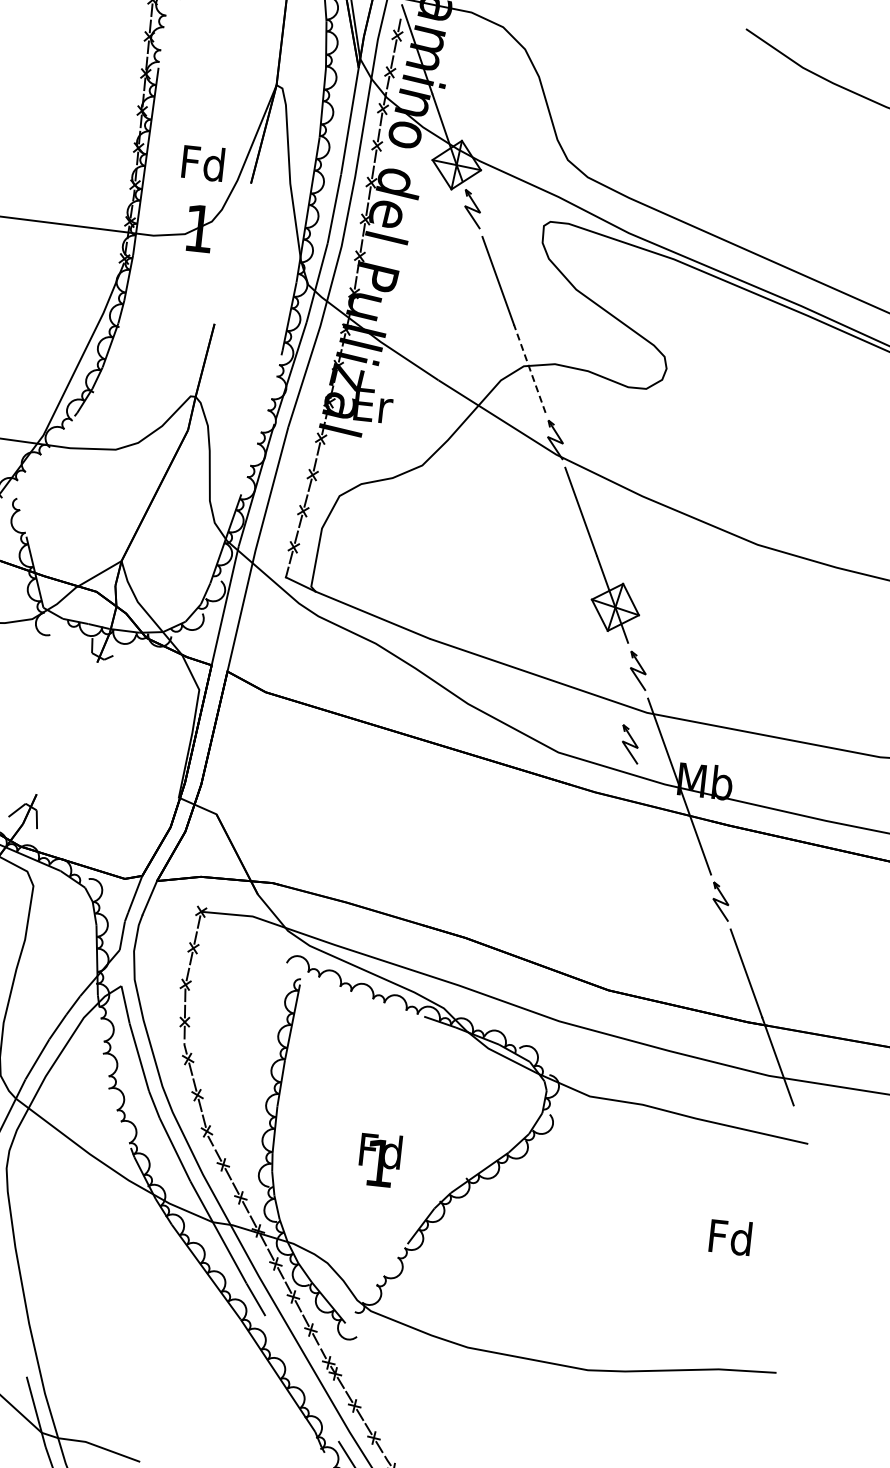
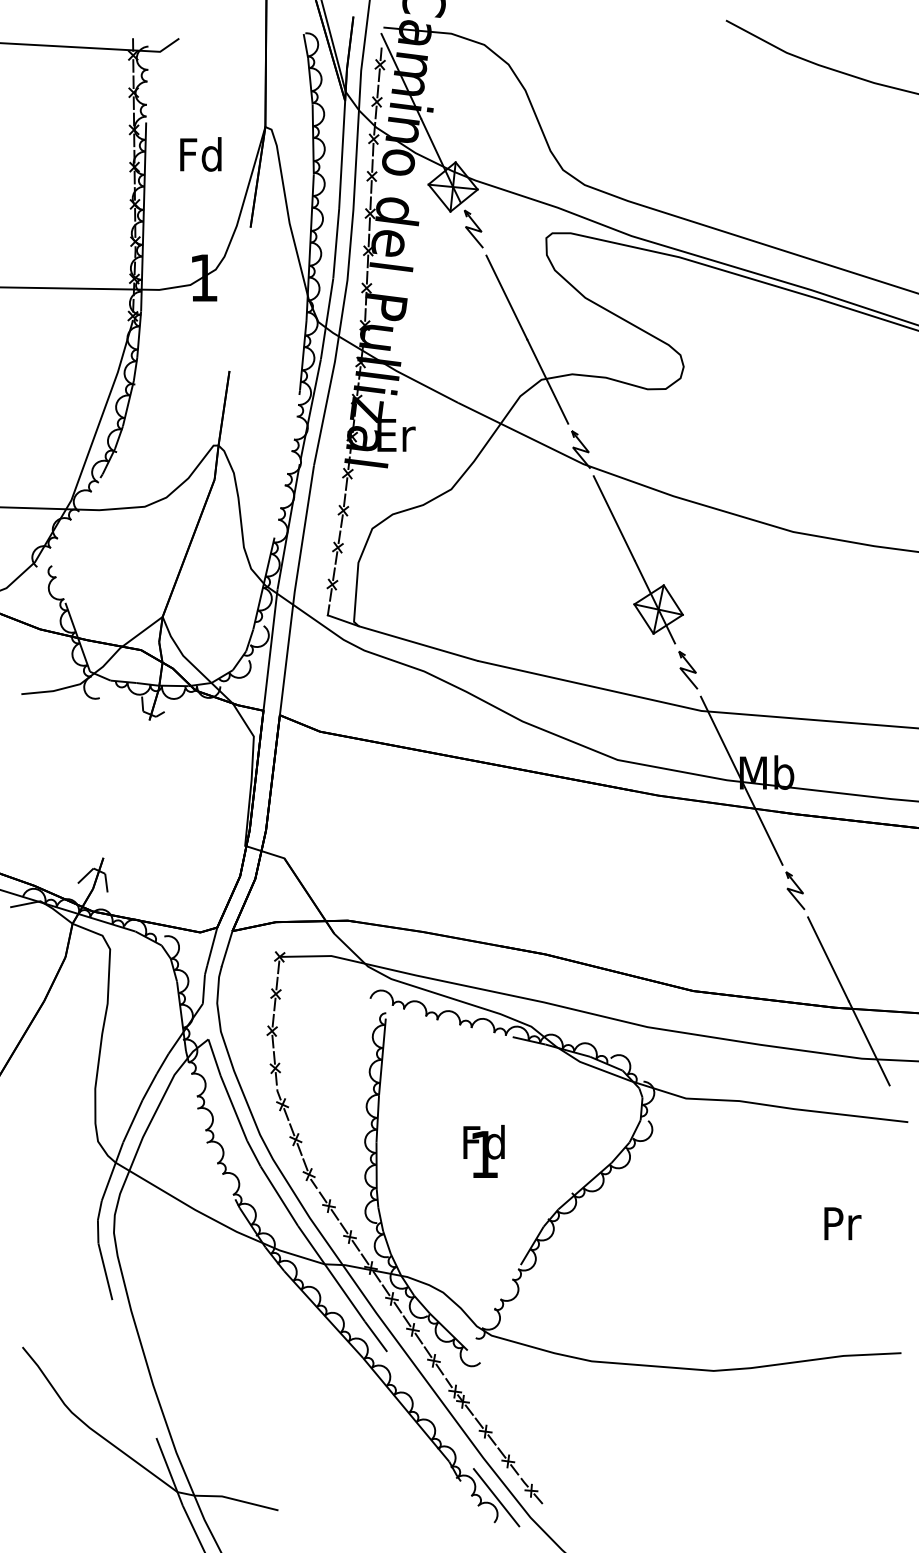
text: (202, 163) -> (200, 154), moved
line: (529, 368) -> (547, 381), dashed -> solid
part: (630, 743) -> (688, 743), removed
text: (379, 1160) -> (483, 1151), moved
text: (729, 1237) -> (840, 1223), Fd -> Pr

